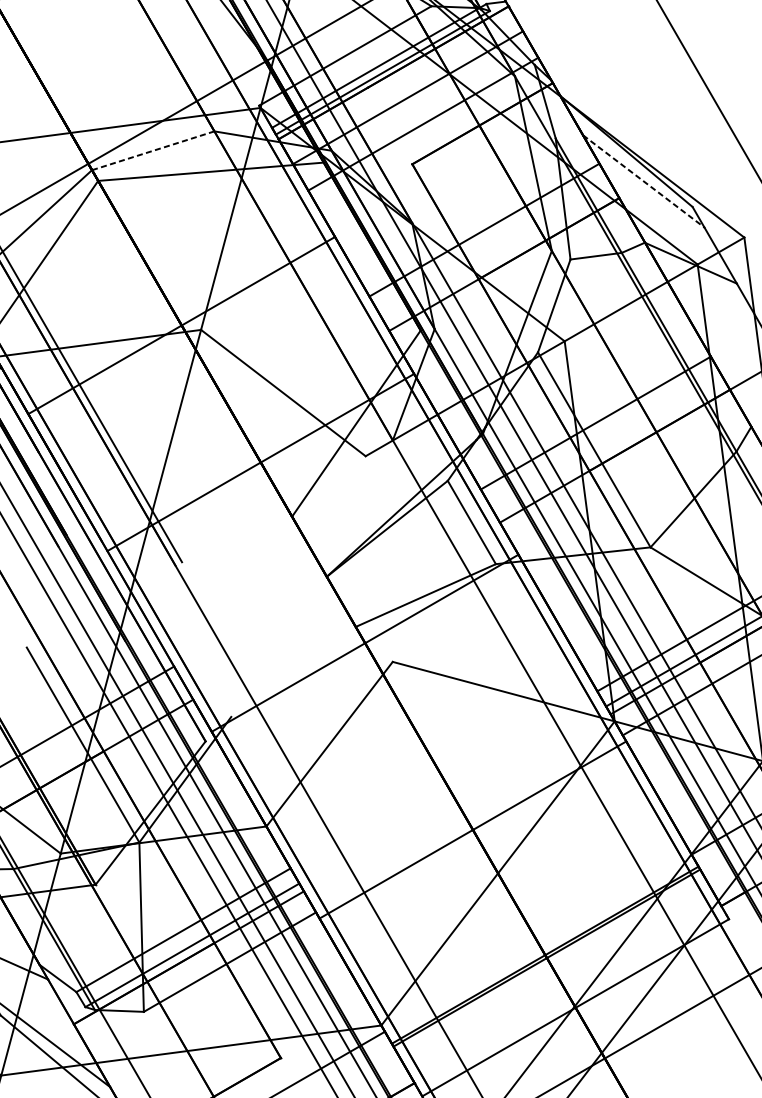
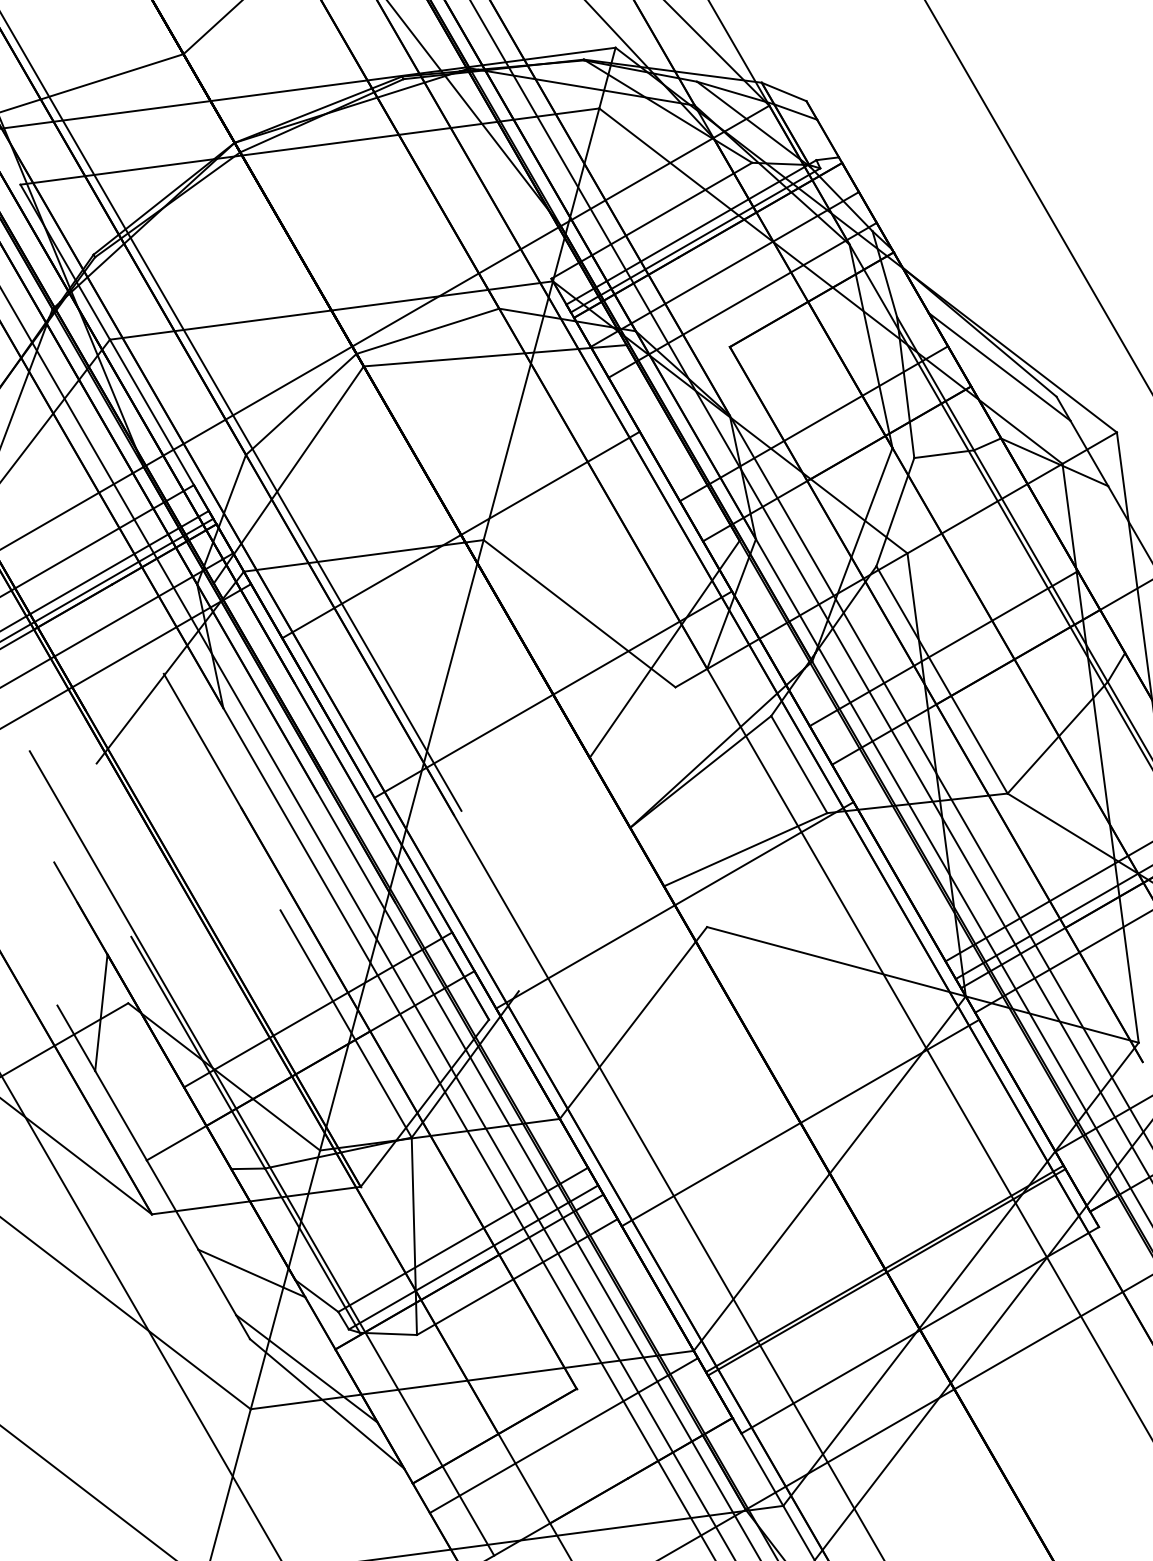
line: (152, 150) -> (427, 331), dashed -> solid
line: (643, 180) -> (999, 366), dashed -> solid

